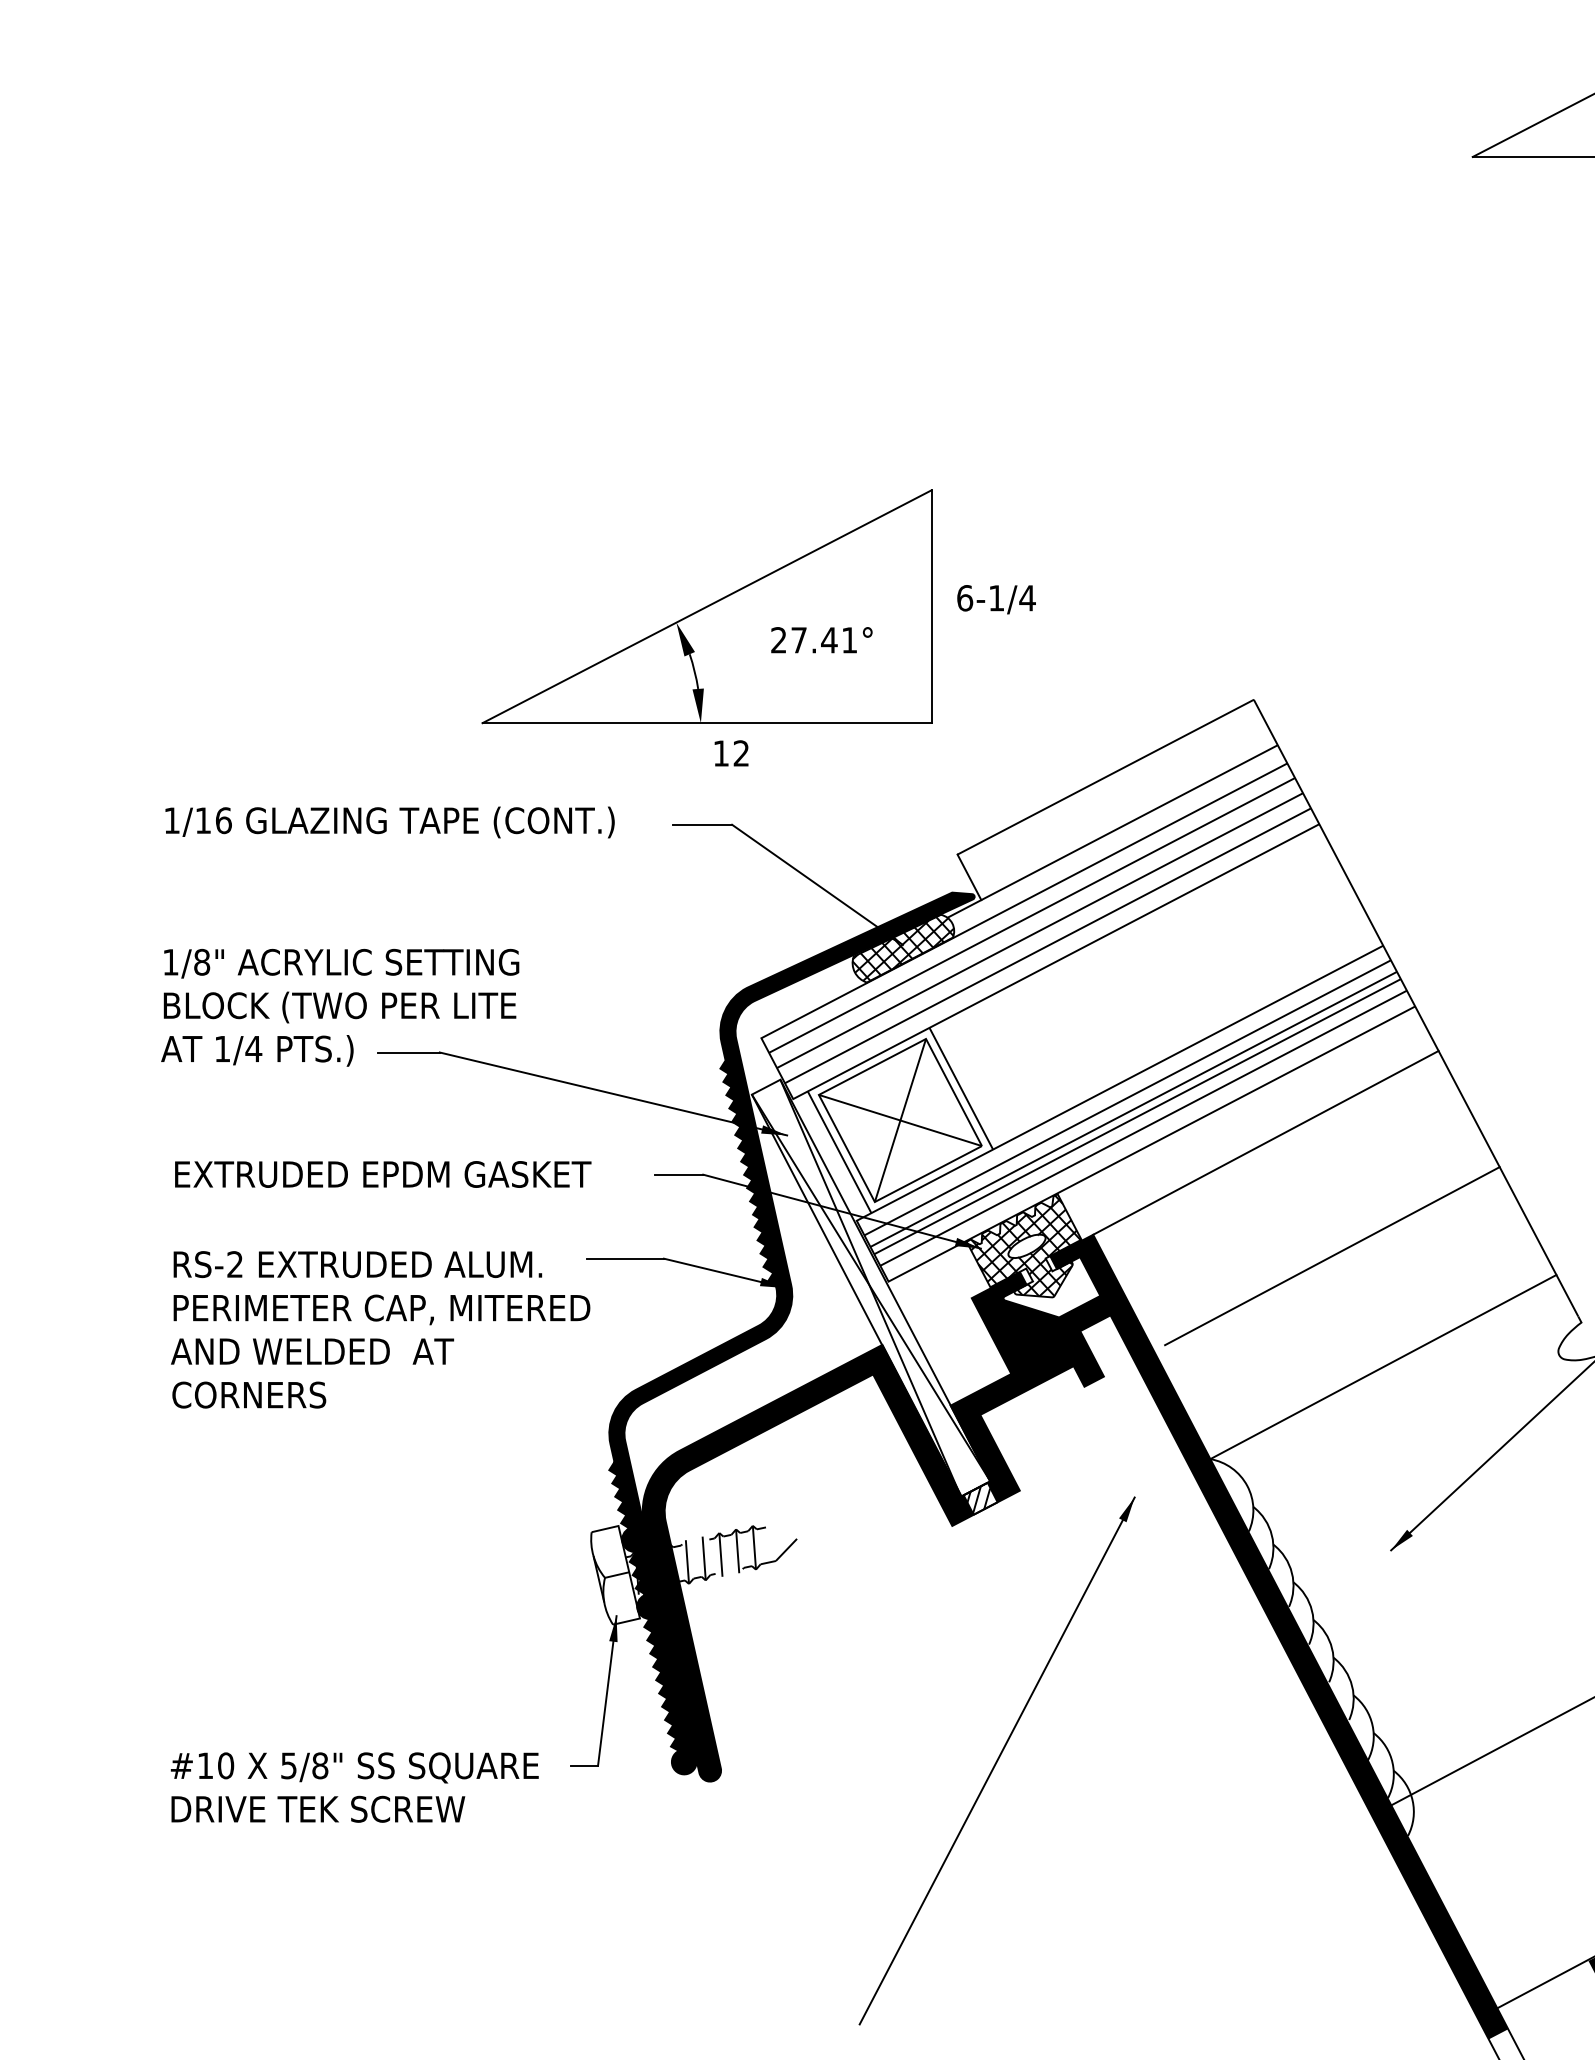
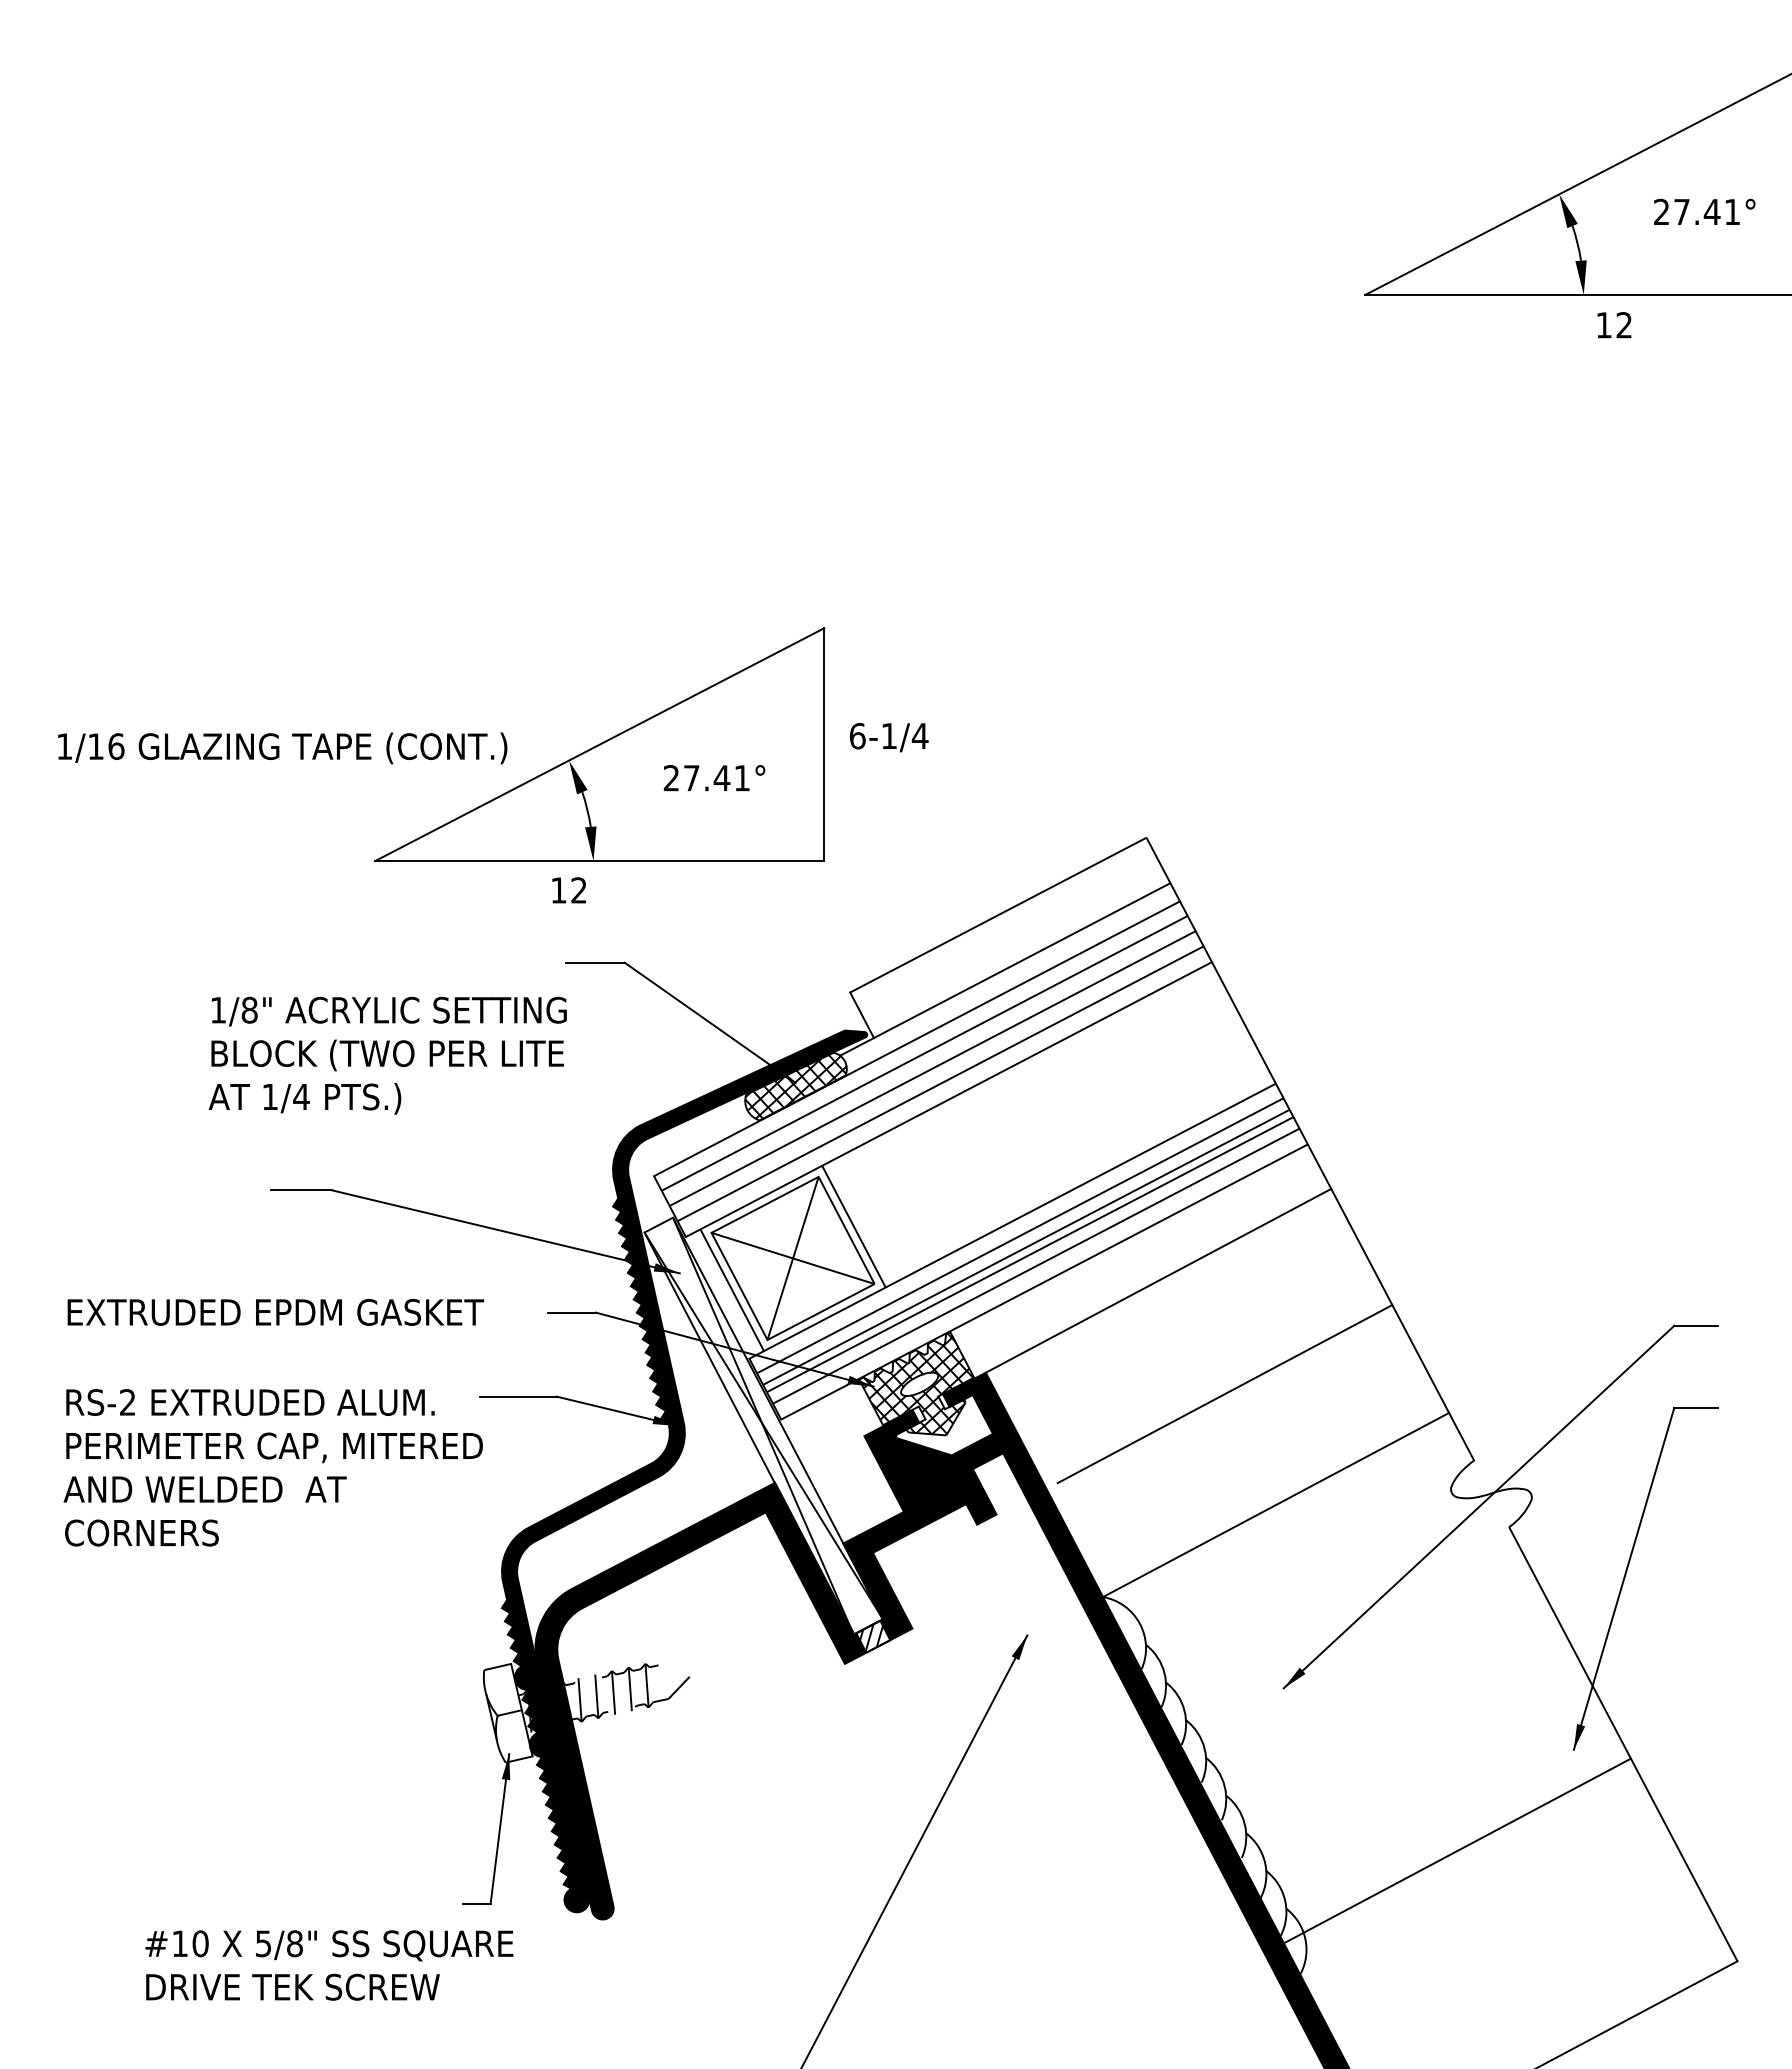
text: (731, 753) -> (569, 890), moved
text: (389, 822) -> (282, 748), moved
text: (339, 1007) -> (387, 1055), moved
text: (354, 1787) -> (329, 1965), moved

